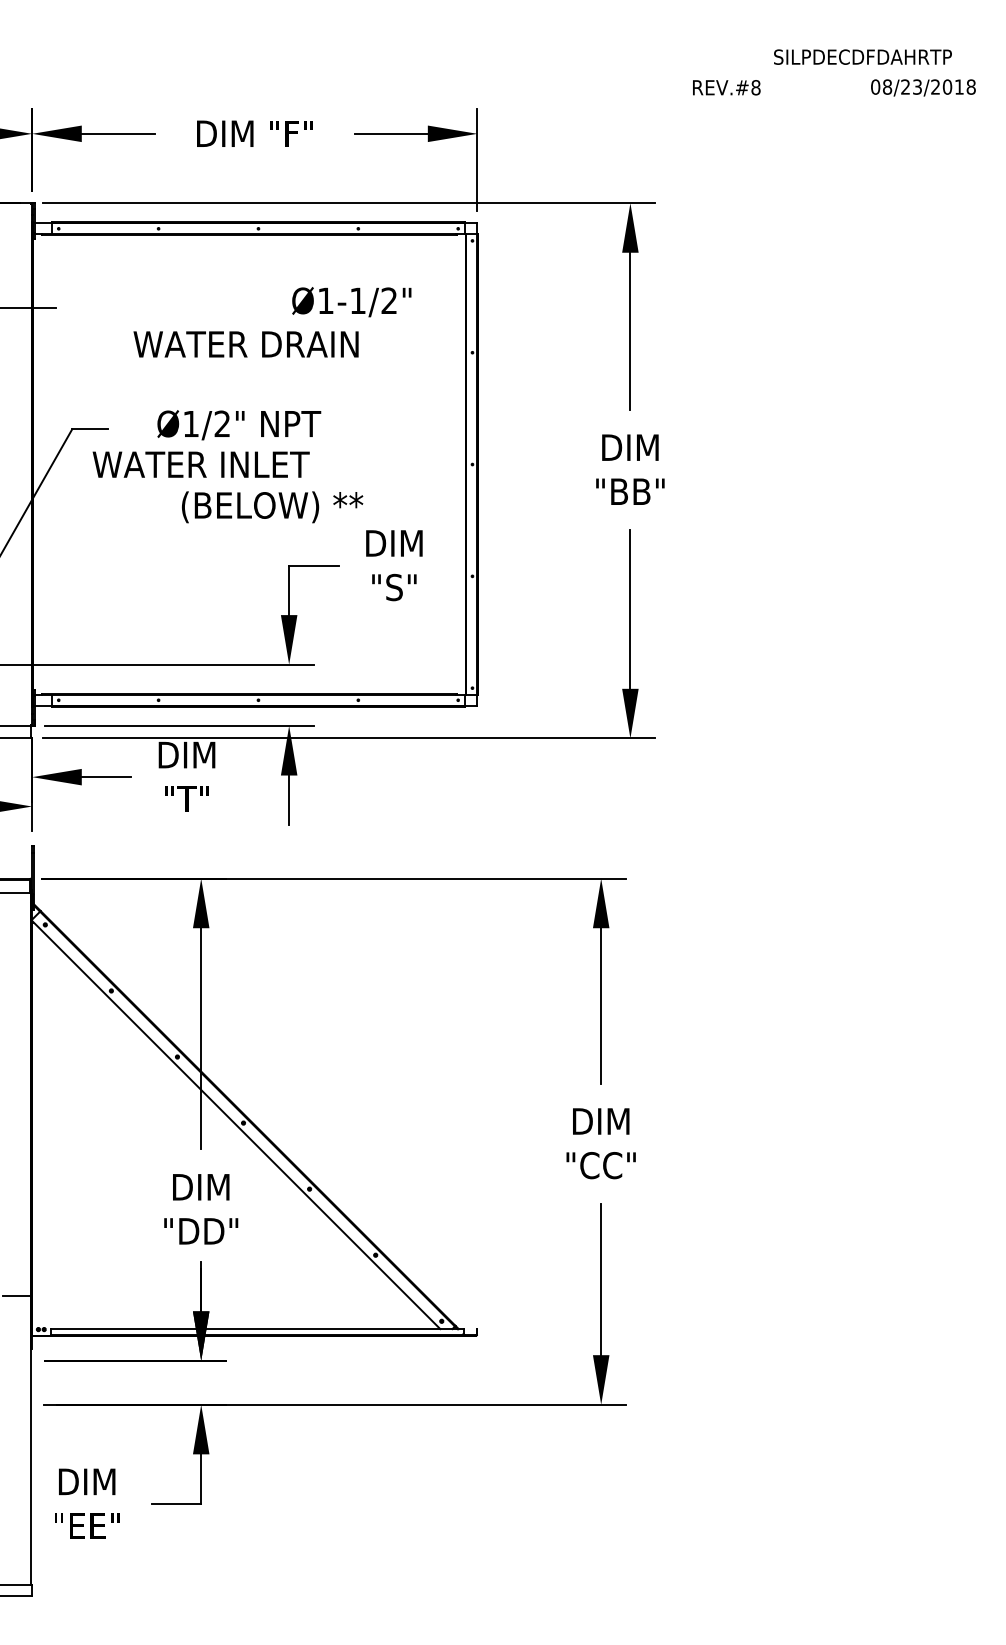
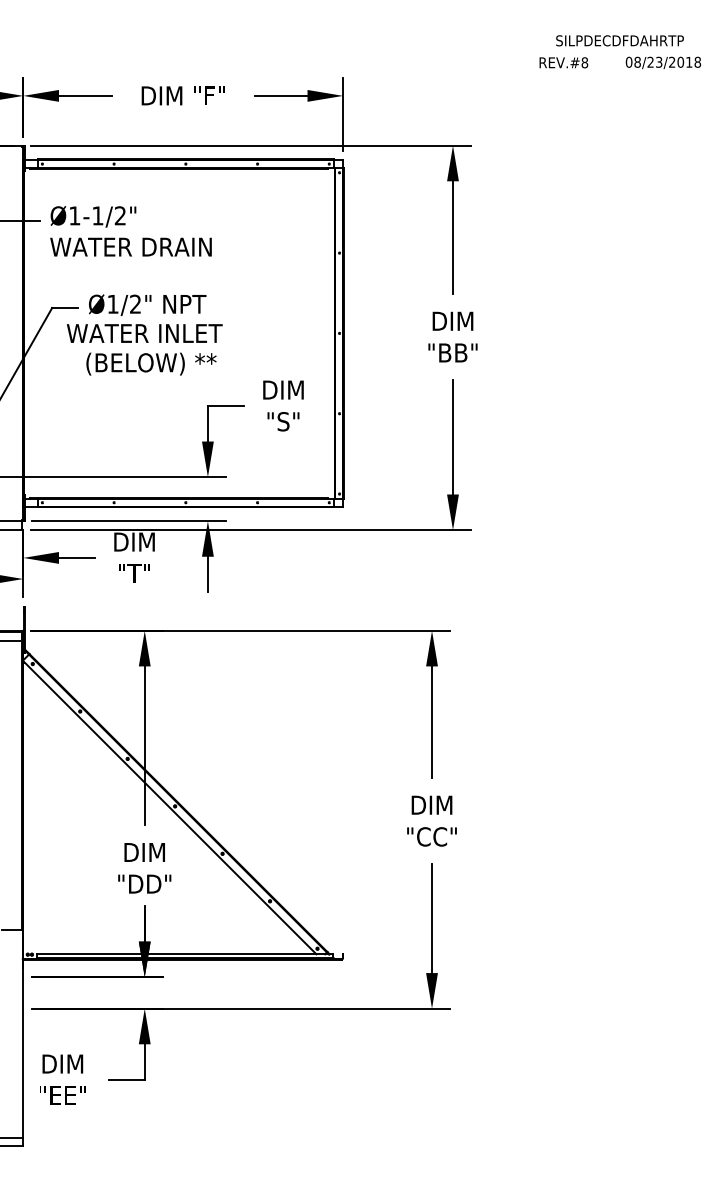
text: (726, 87) -> (563, 62), moved
text: (351, 302) -> (93, 217), moved
text: (245, 344) -> (130, 247), moved
text: (239, 425) -> (147, 305), moved
text: (272, 507) -> (151, 364), moved

